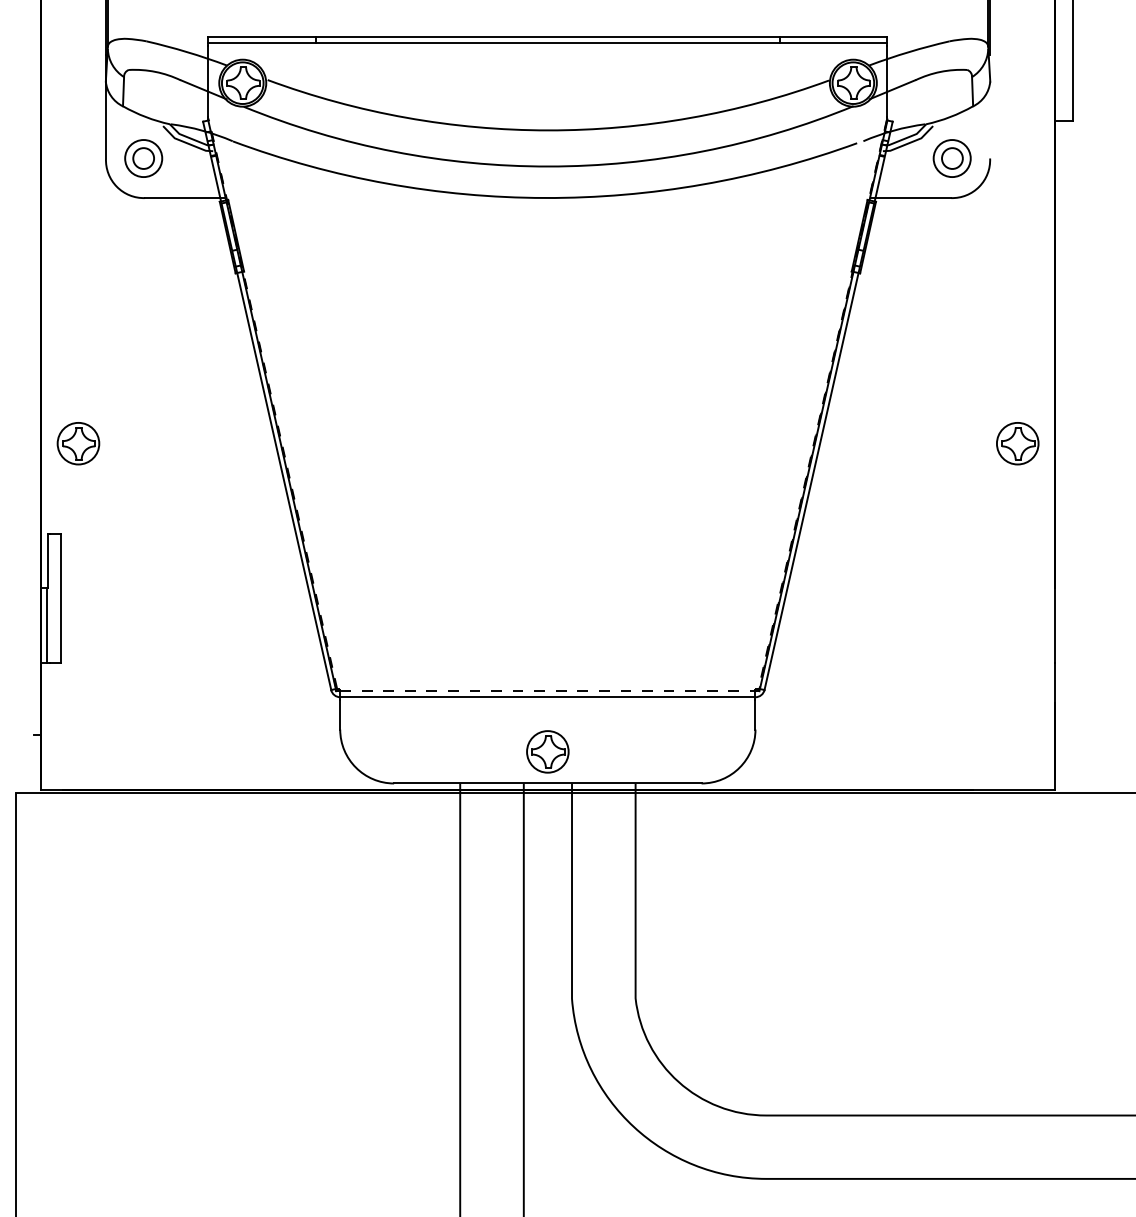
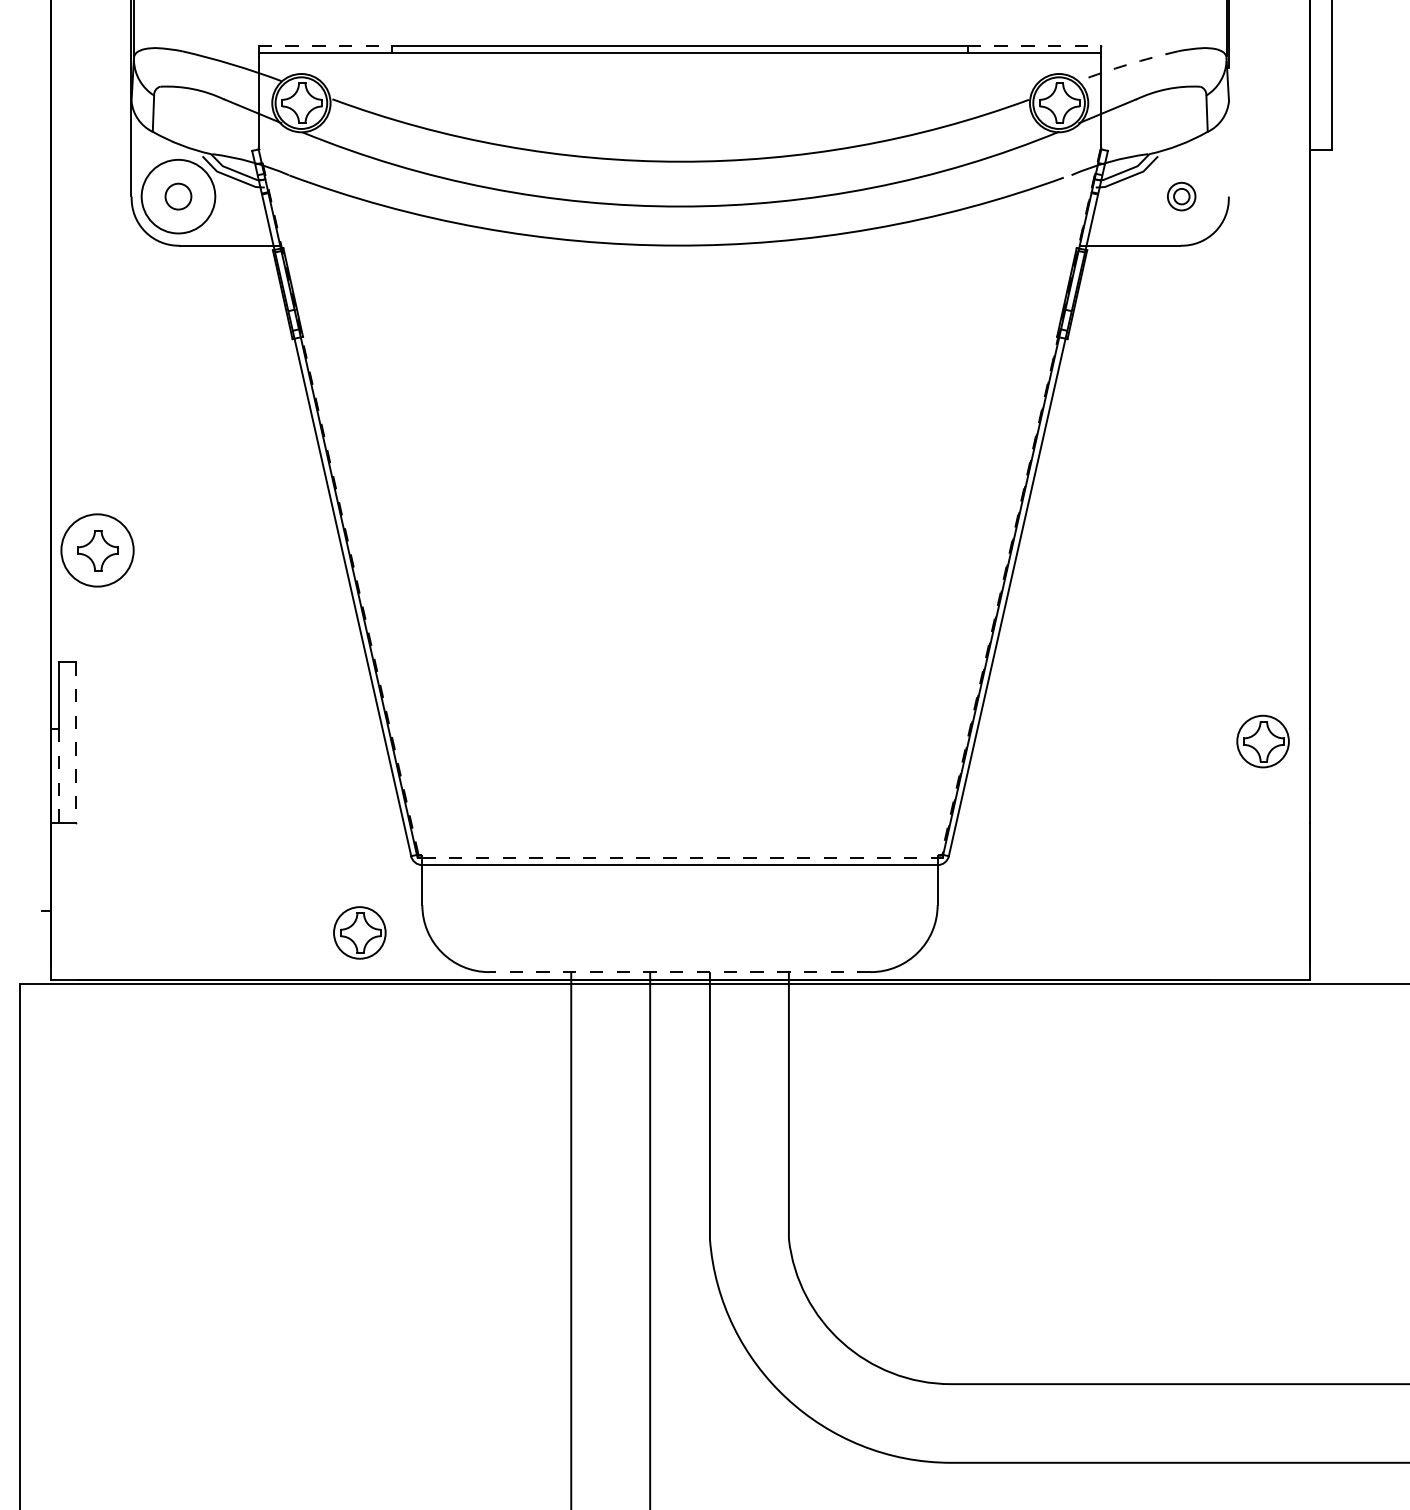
line: (262, 36) -> (325, 45), solid -> dashed
line: (833, 36) -> (1034, 45), solid -> dashed
arc: (909, 52) -> (1128, 65), solid -> dashed
circle: (143, 158) -> (178, 196), size x1.6
part: (951, 158) -> (1180, 196), size x0.6
circle: (78, 443) -> (97, 550), size x1.4
part: (1017, 443) -> (1262, 741), moved
line: (61, 598) -> (76, 742), solid -> dashed
line: (47, 625) -> (59, 776), solid -> dashed
part: (547, 751) -> (359, 932), moved
line: (547, 783) -> (679, 972), solid -> dashed

